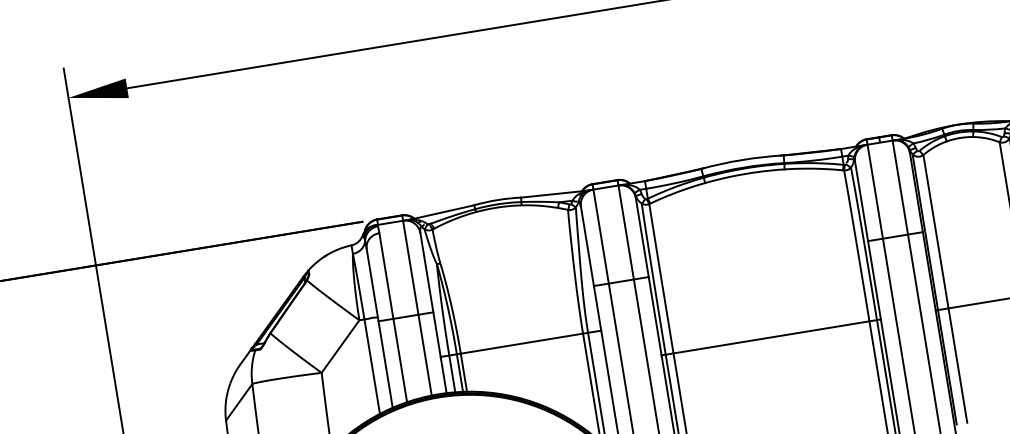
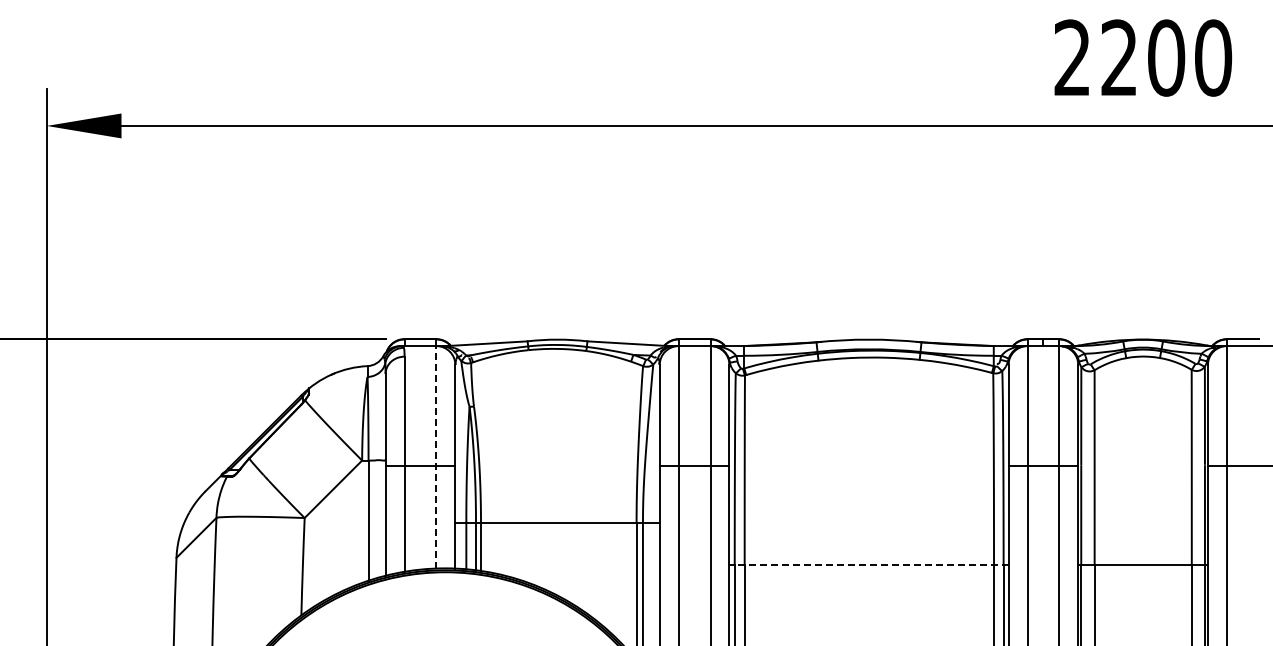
line: (417, 308) -> (436, 457), solid -> dashed
line: (771, 337) -> (869, 565), solid -> dashed

